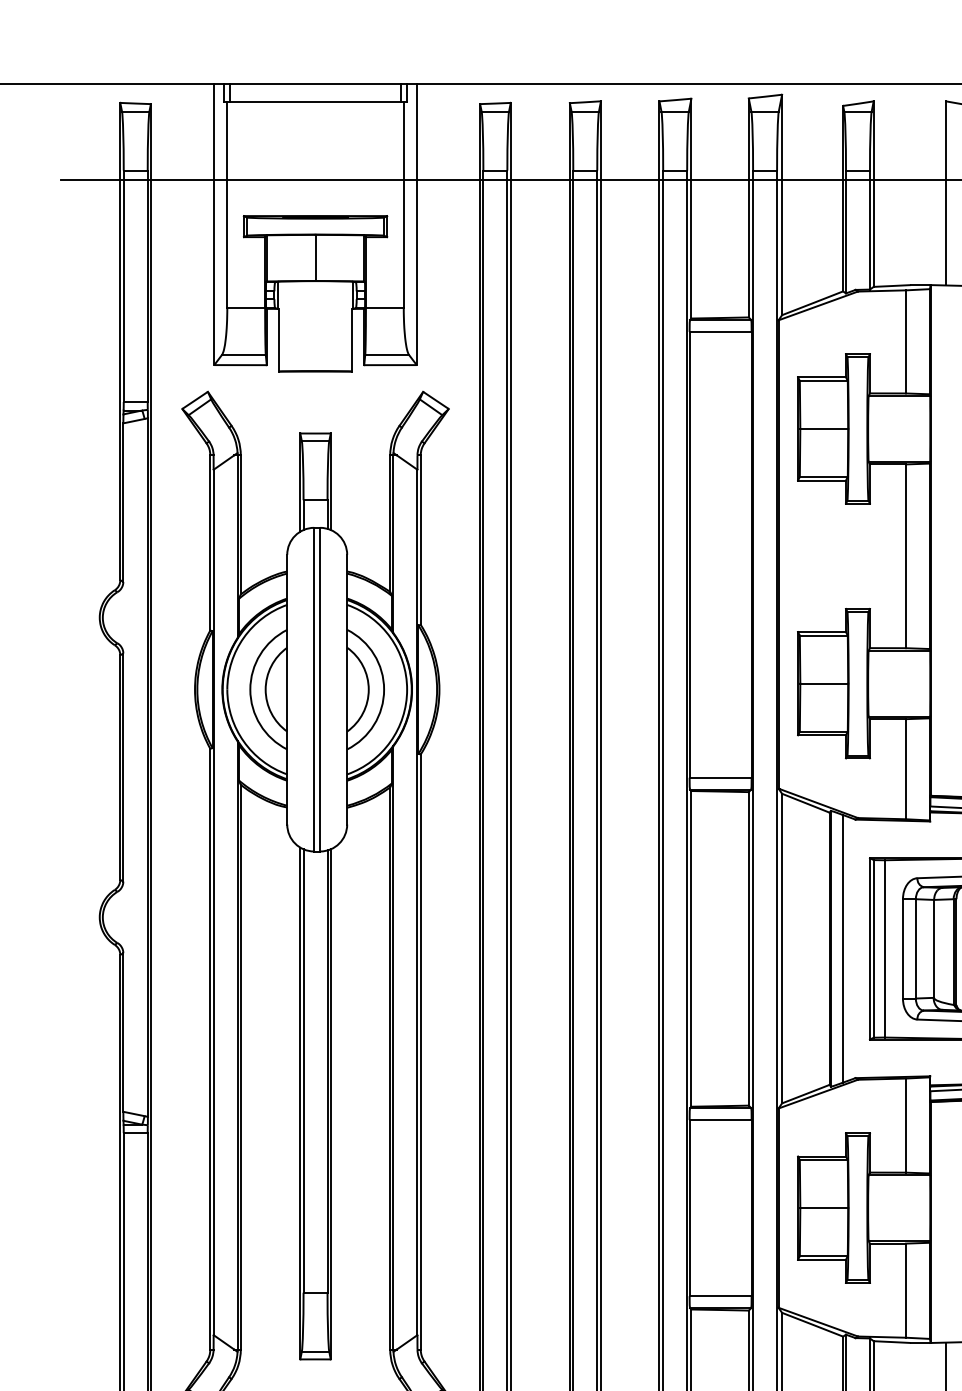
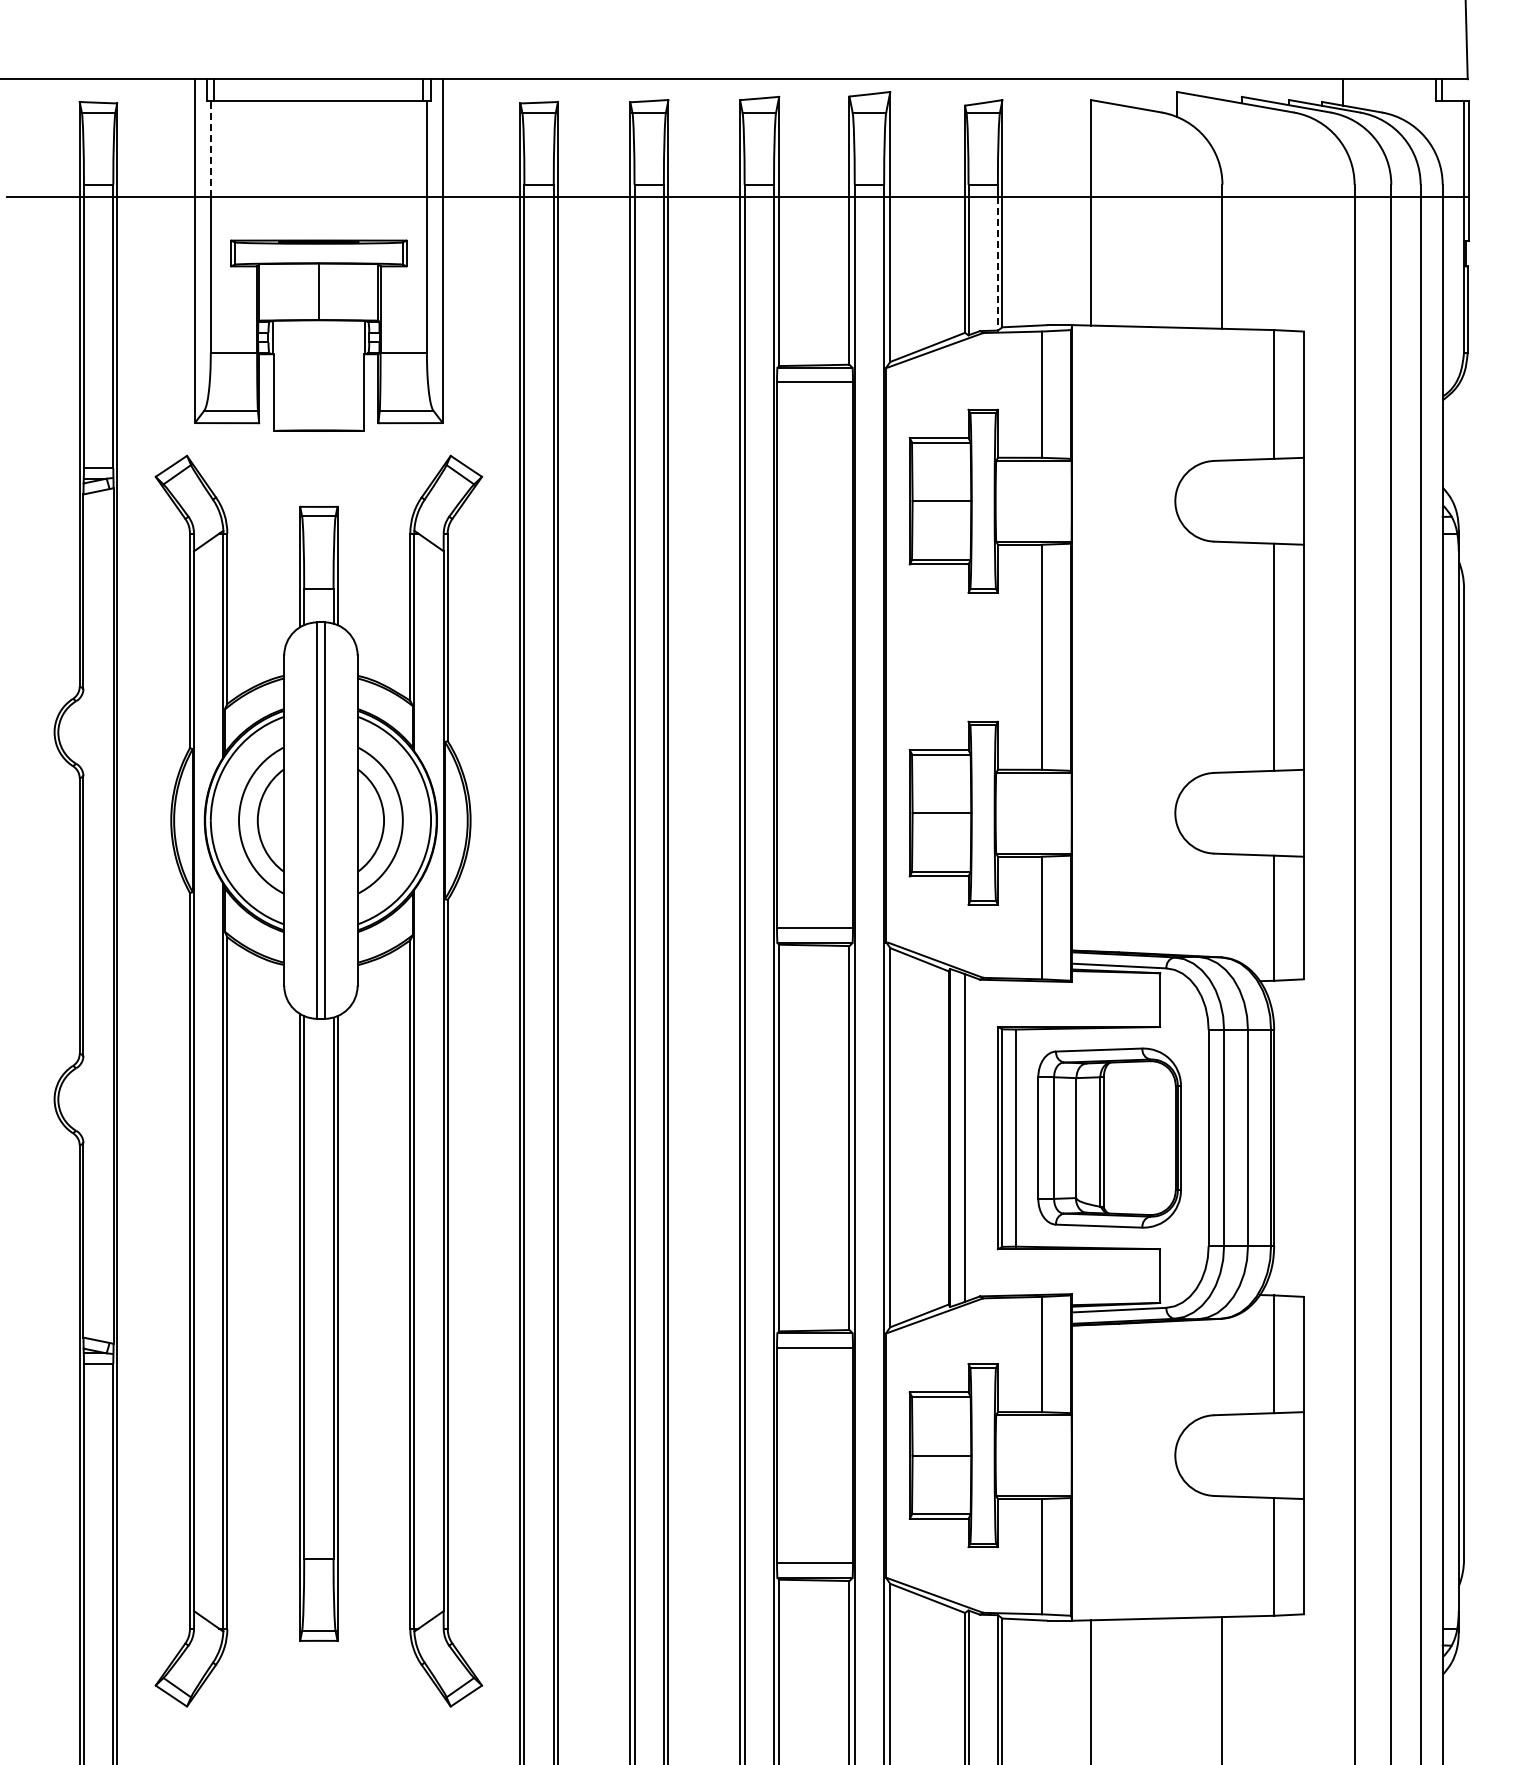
line: (227, 140) -> (210, 148), solid -> dashed
line: (869, 234) -> (997, 263), solid -> dashed

